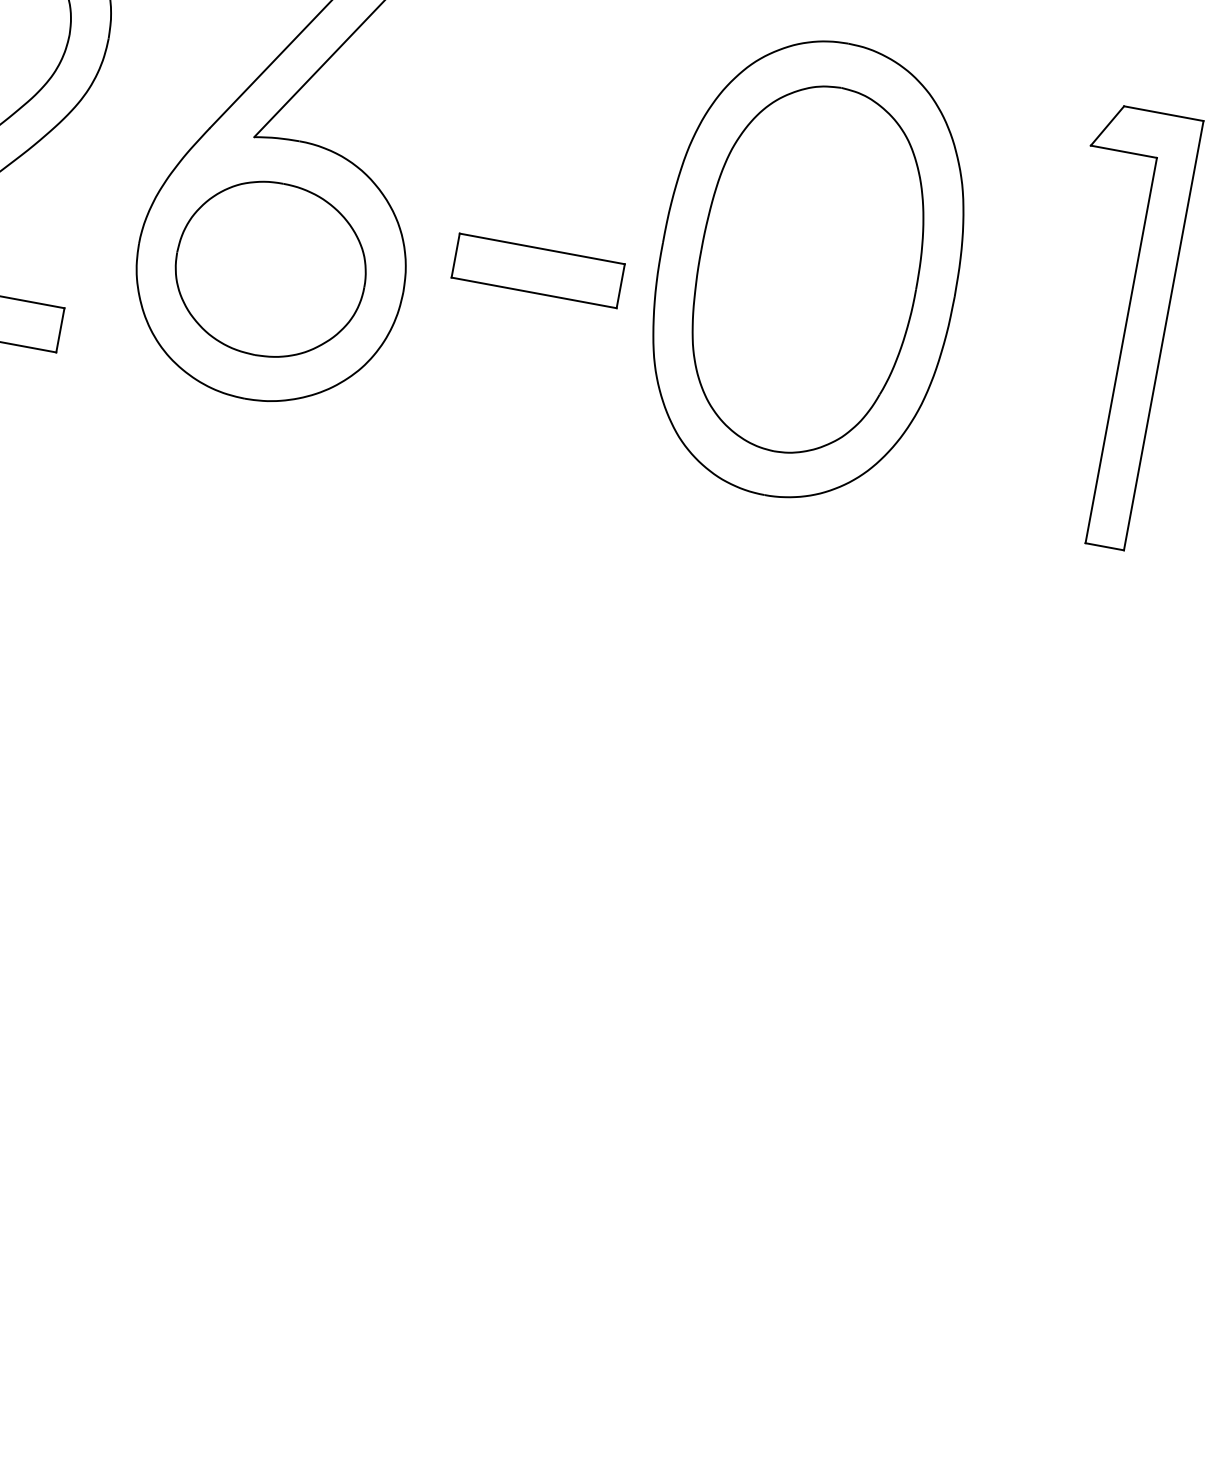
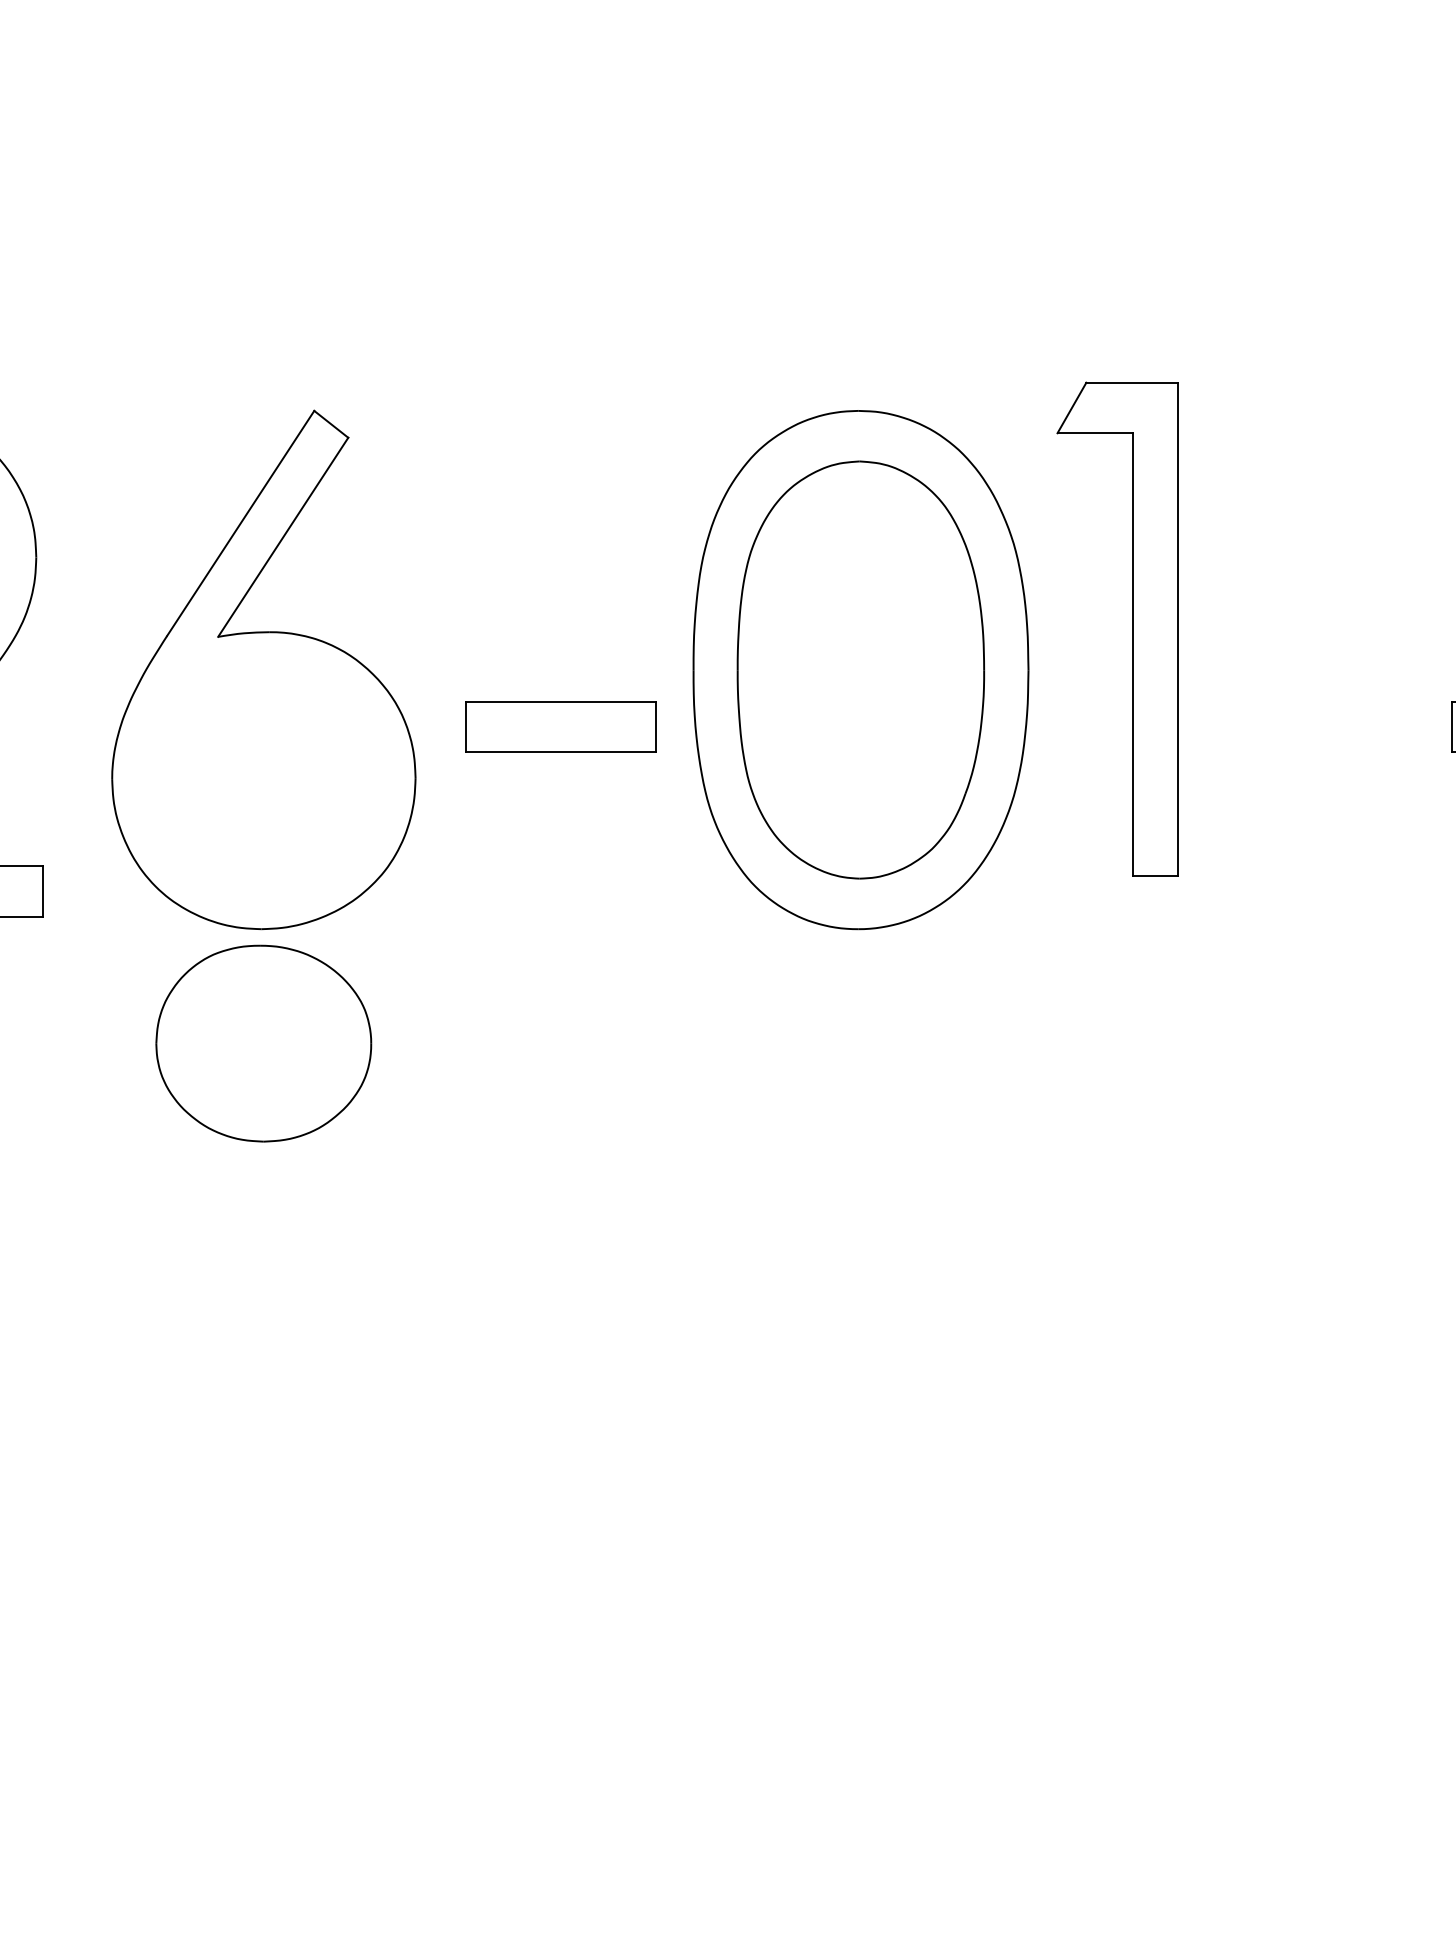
part: (270, 269) -> (263, 1043), moved
part: (1124, 327) -> (1132, 628), moved

